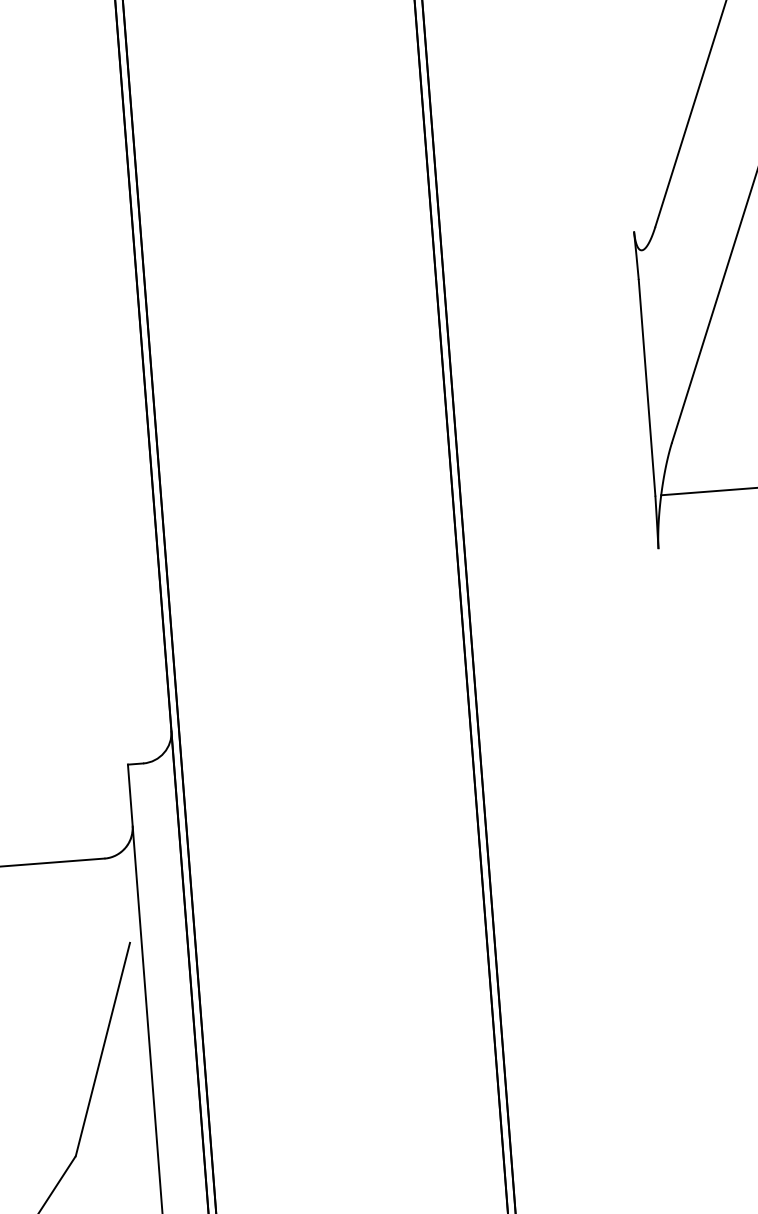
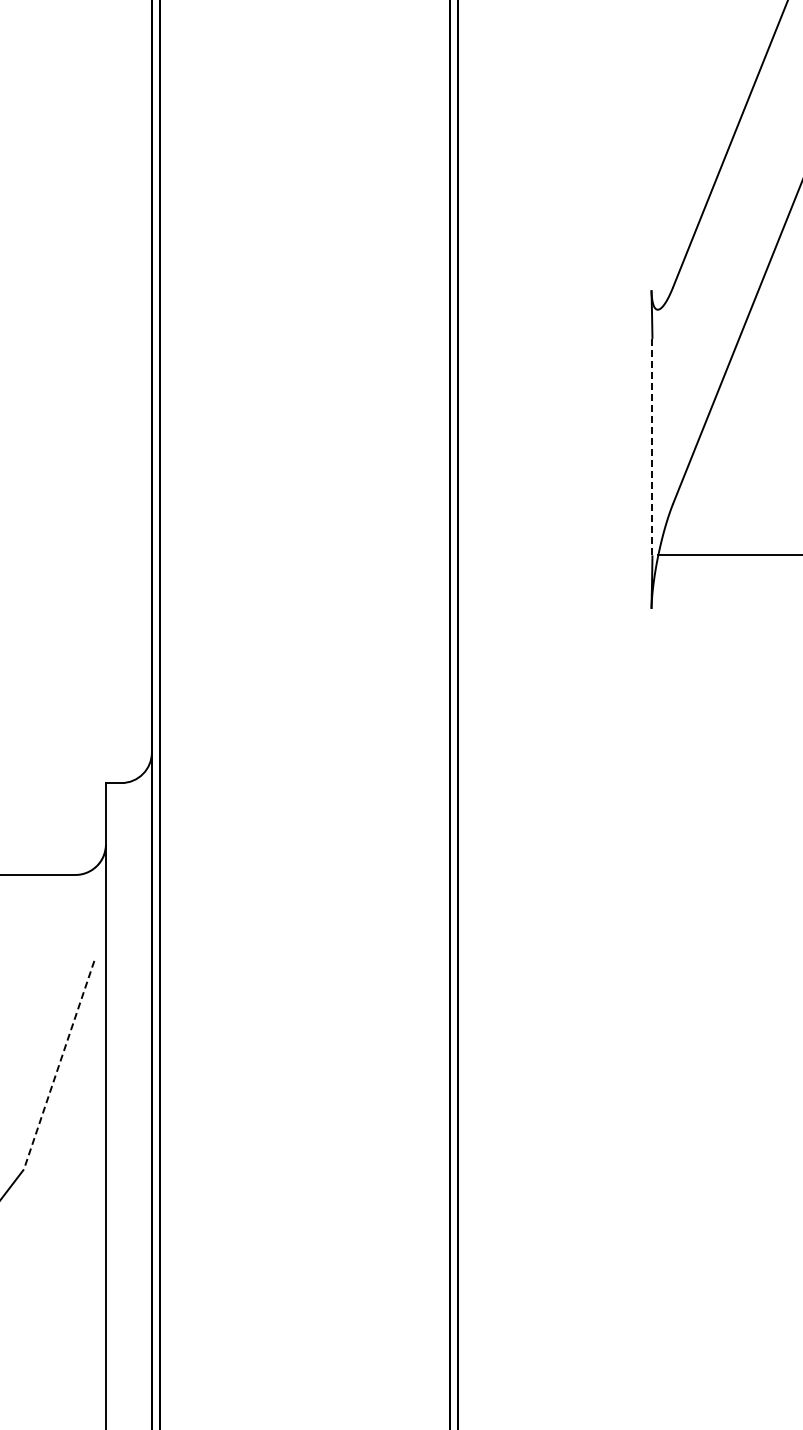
line: (647, 387) -> (652, 446), solid -> dashed
line: (102, 1049) -> (58, 1065), solid -> dashed

